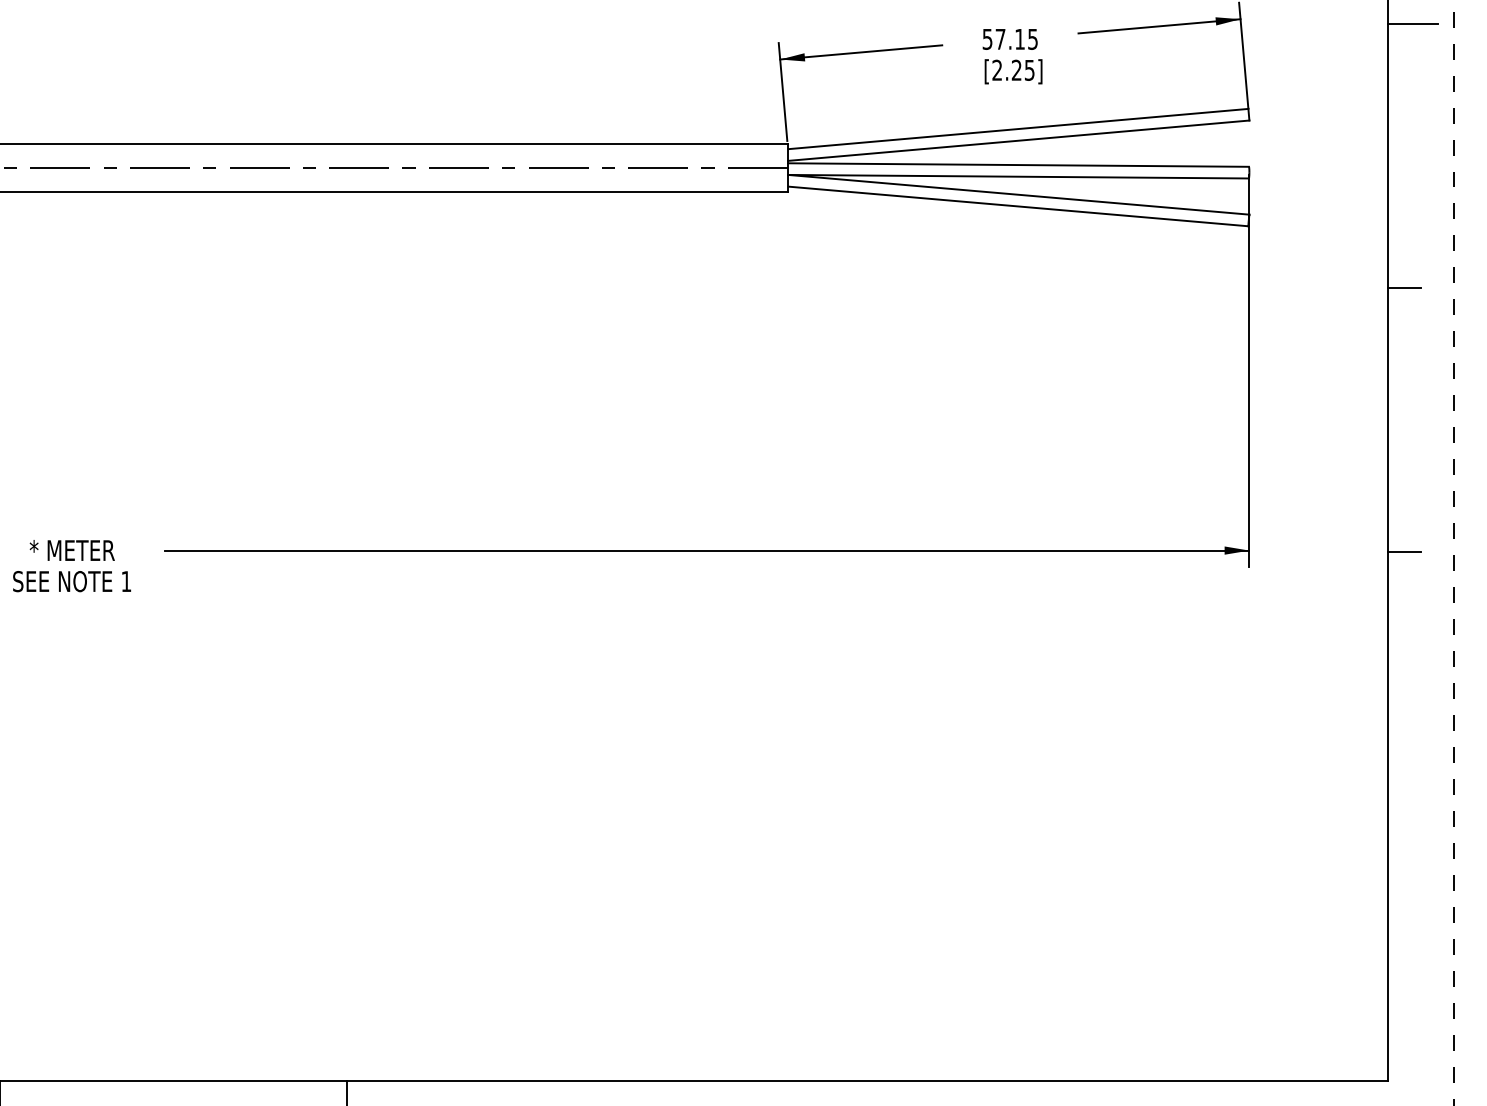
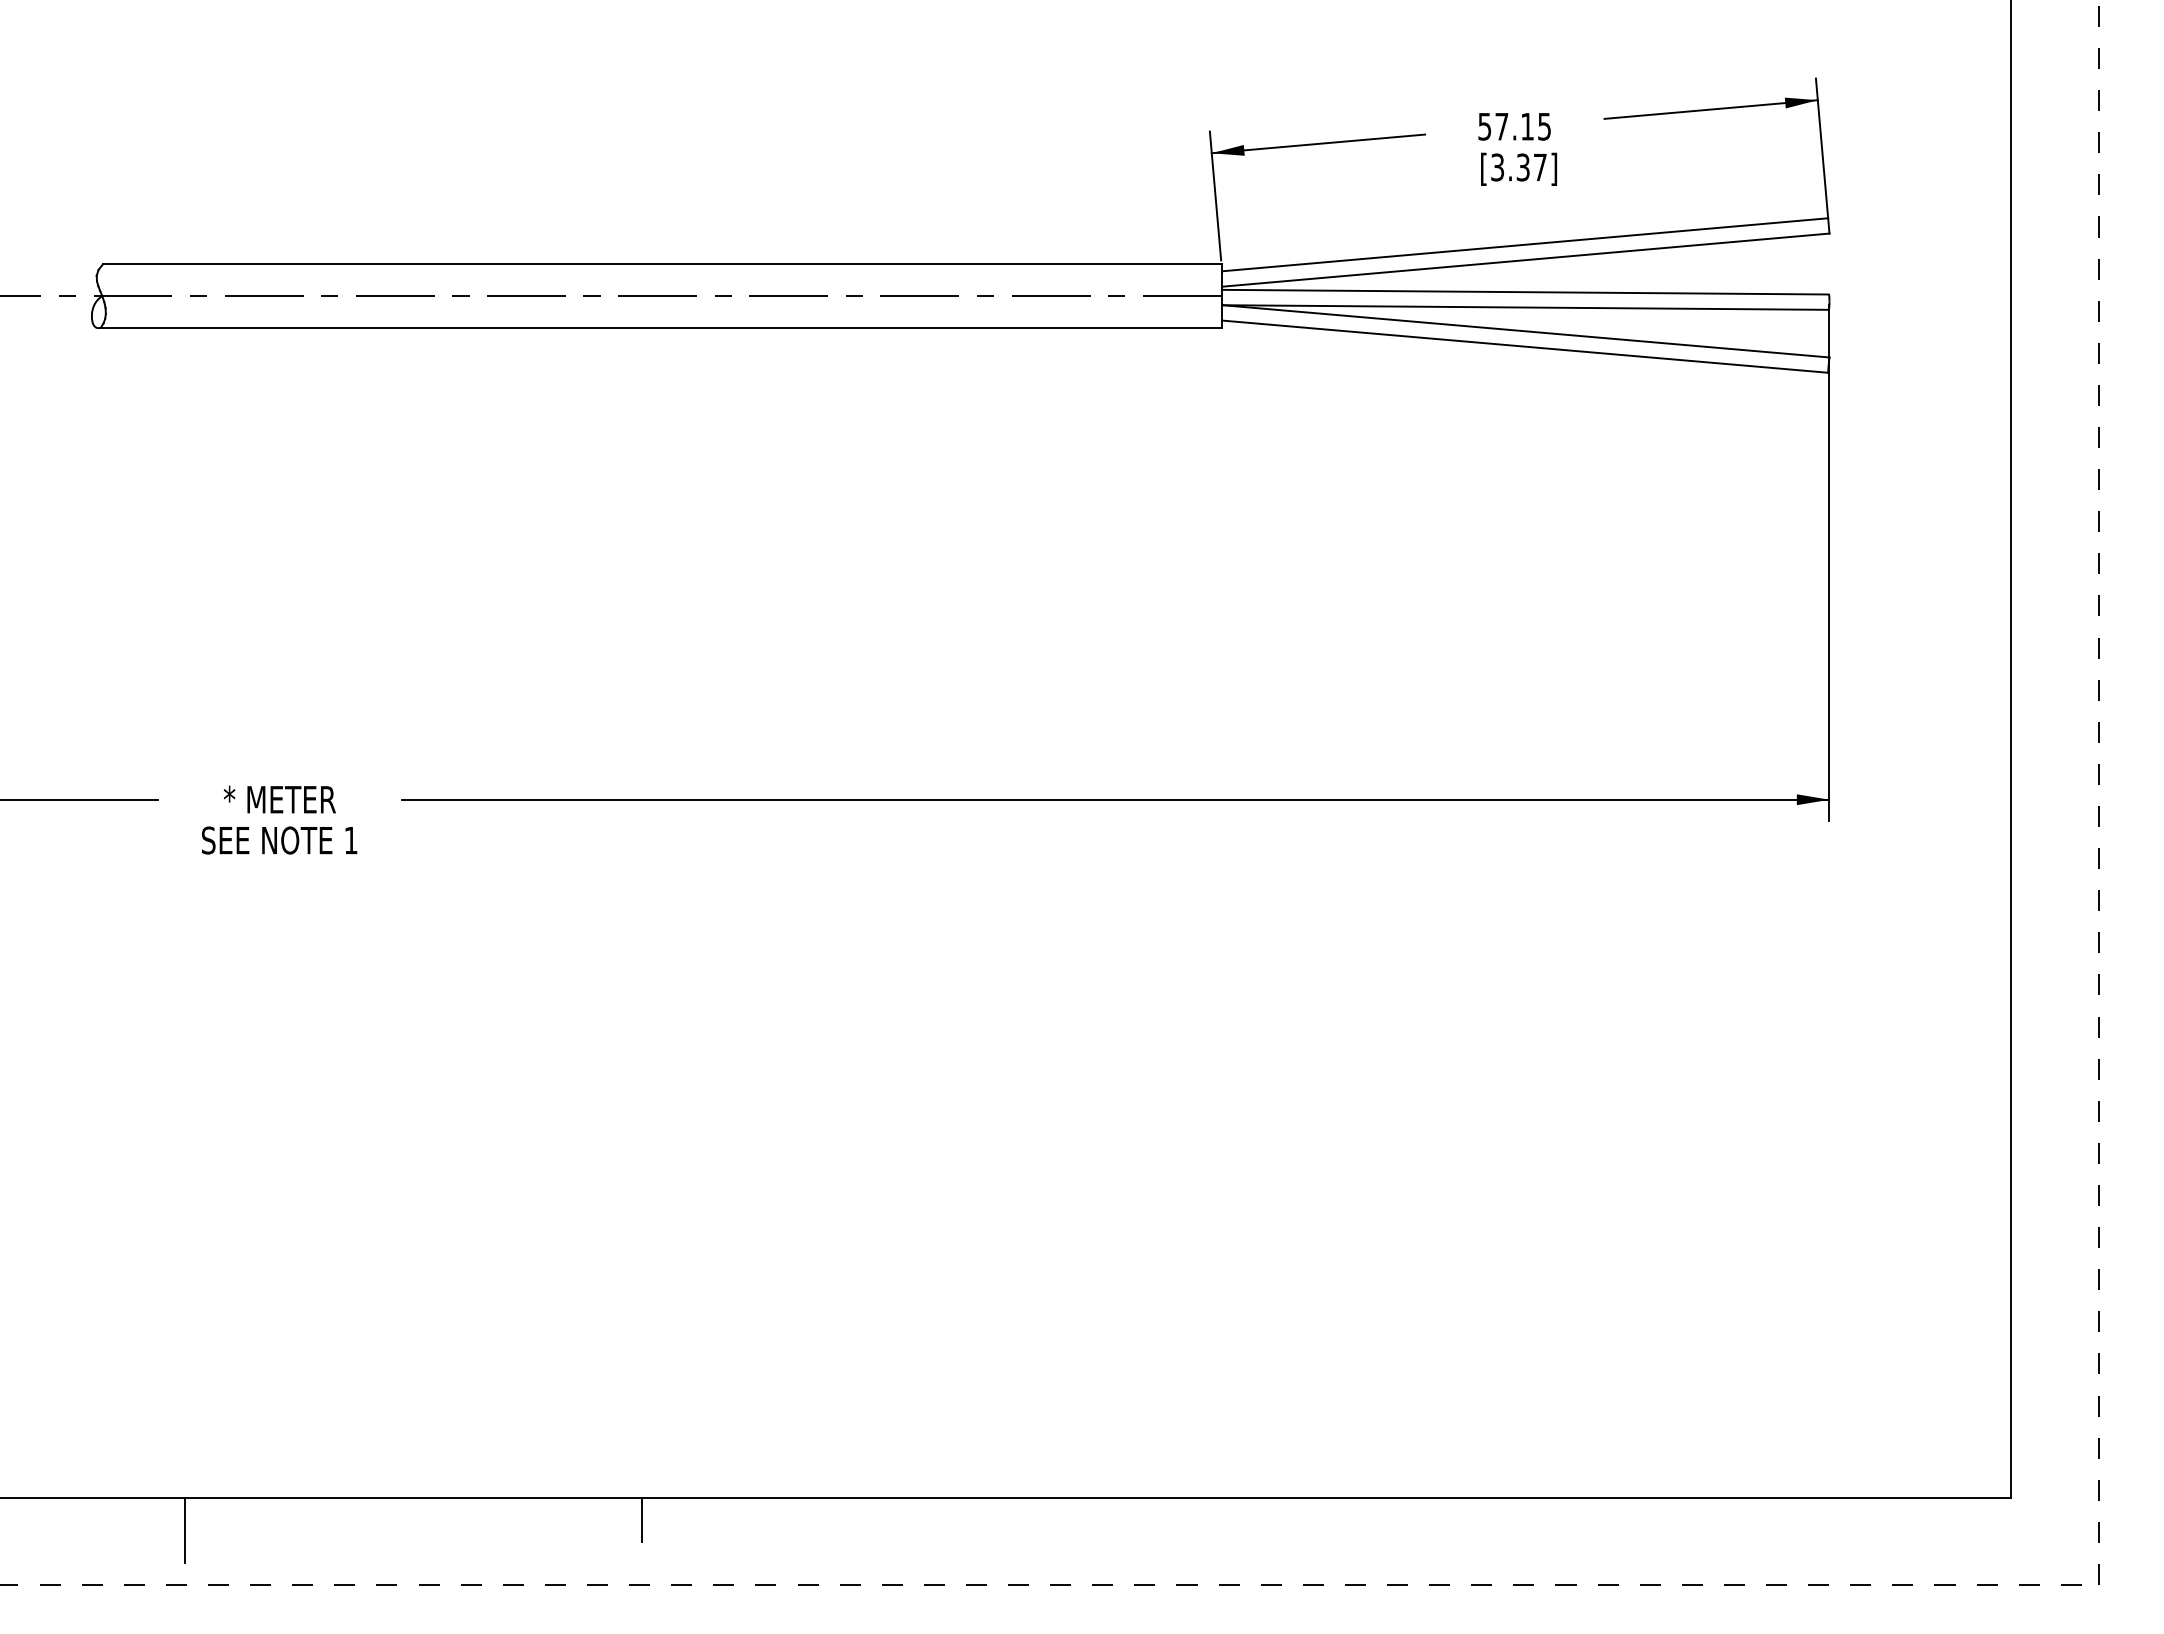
line: (1412, 23) -> (2044, 105), removed
text: (1013, 70) -> (1518, 167), [2.25] -> [3.37]
line: (1404, 287) -> (2033, 453), removed
line: (1404, 551) -> (2033, 801), removed

